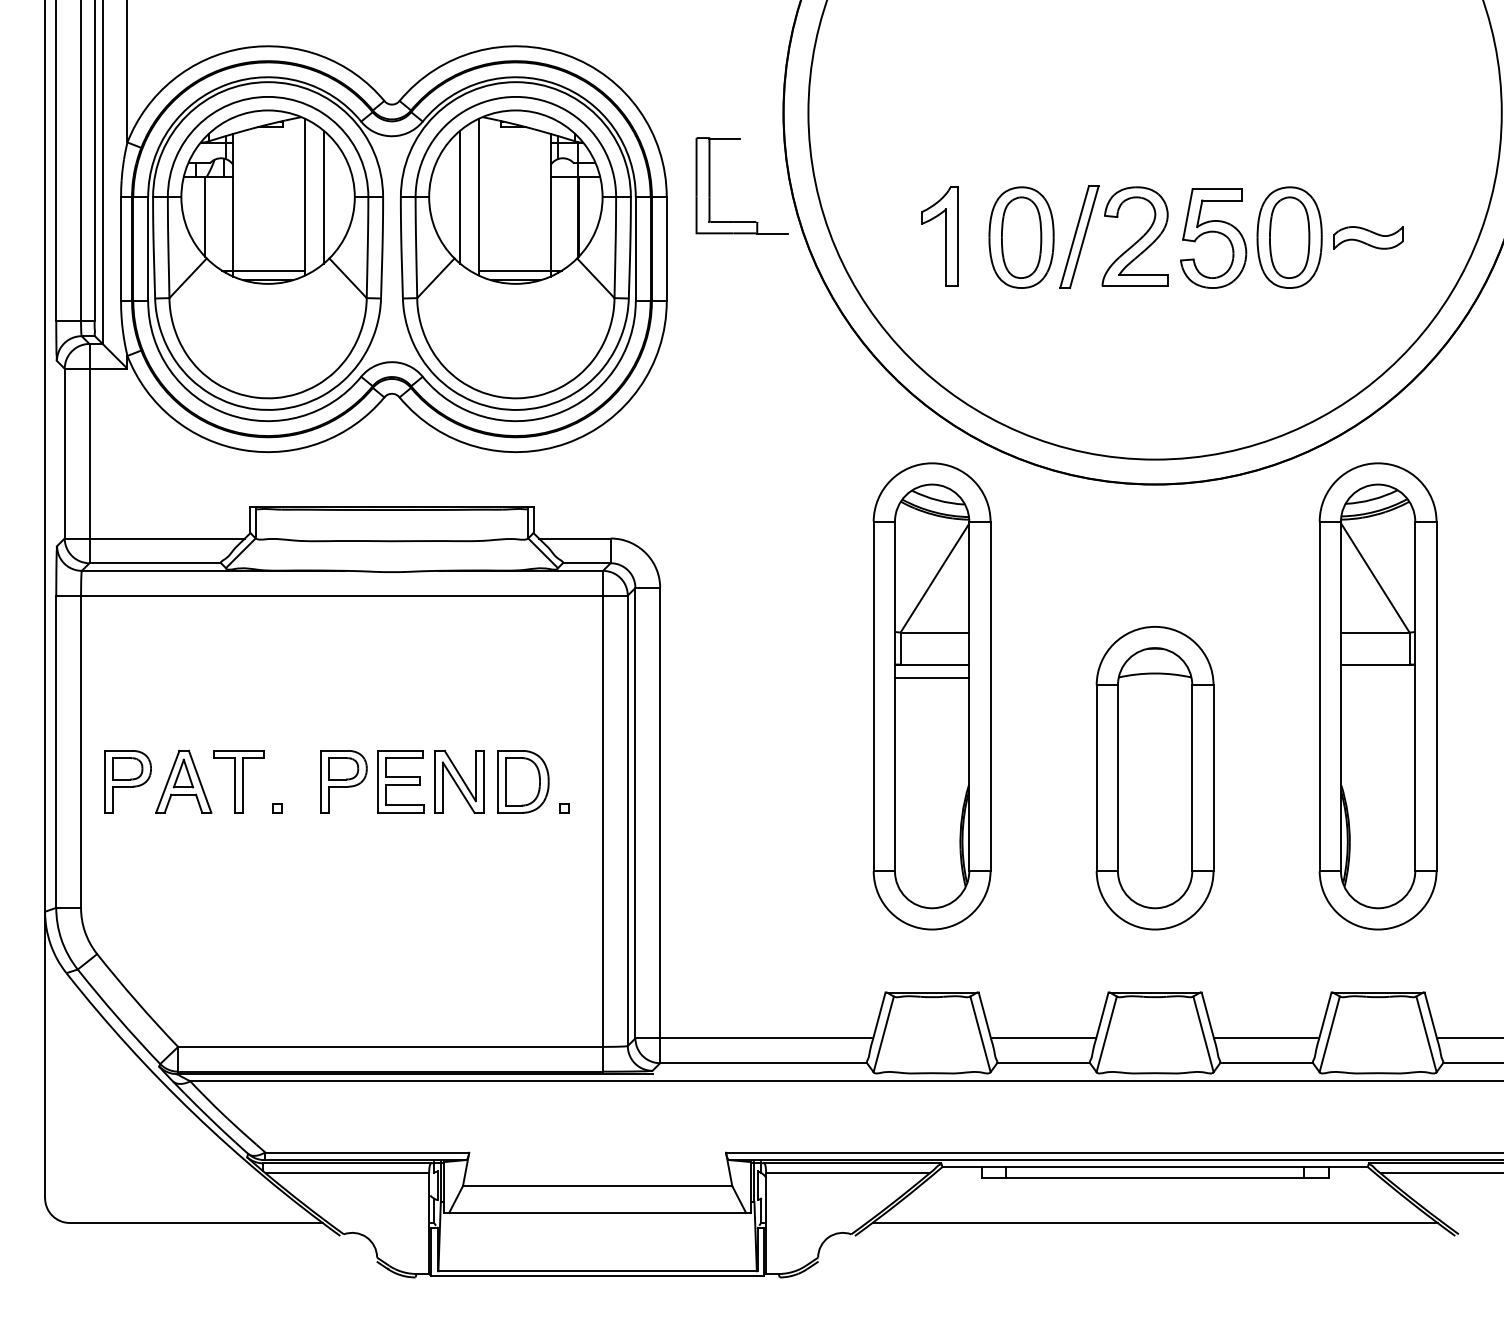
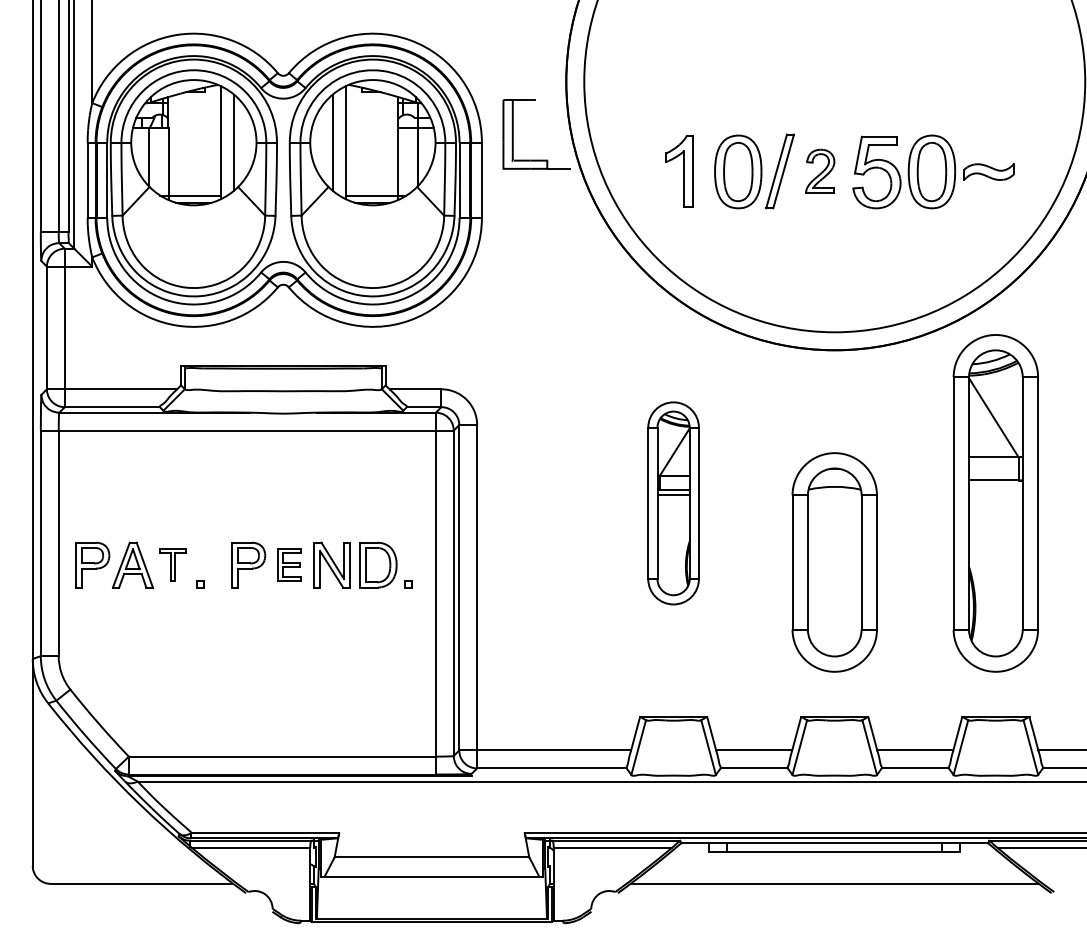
part: (1134, 236) -> (819, 171), size x0.6
part: (931, 696) -> (673, 503), size x0.6
part: (238, 781) -> (172, 564), size x0.7
part: (400, 781) -> (289, 564), size x0.7

